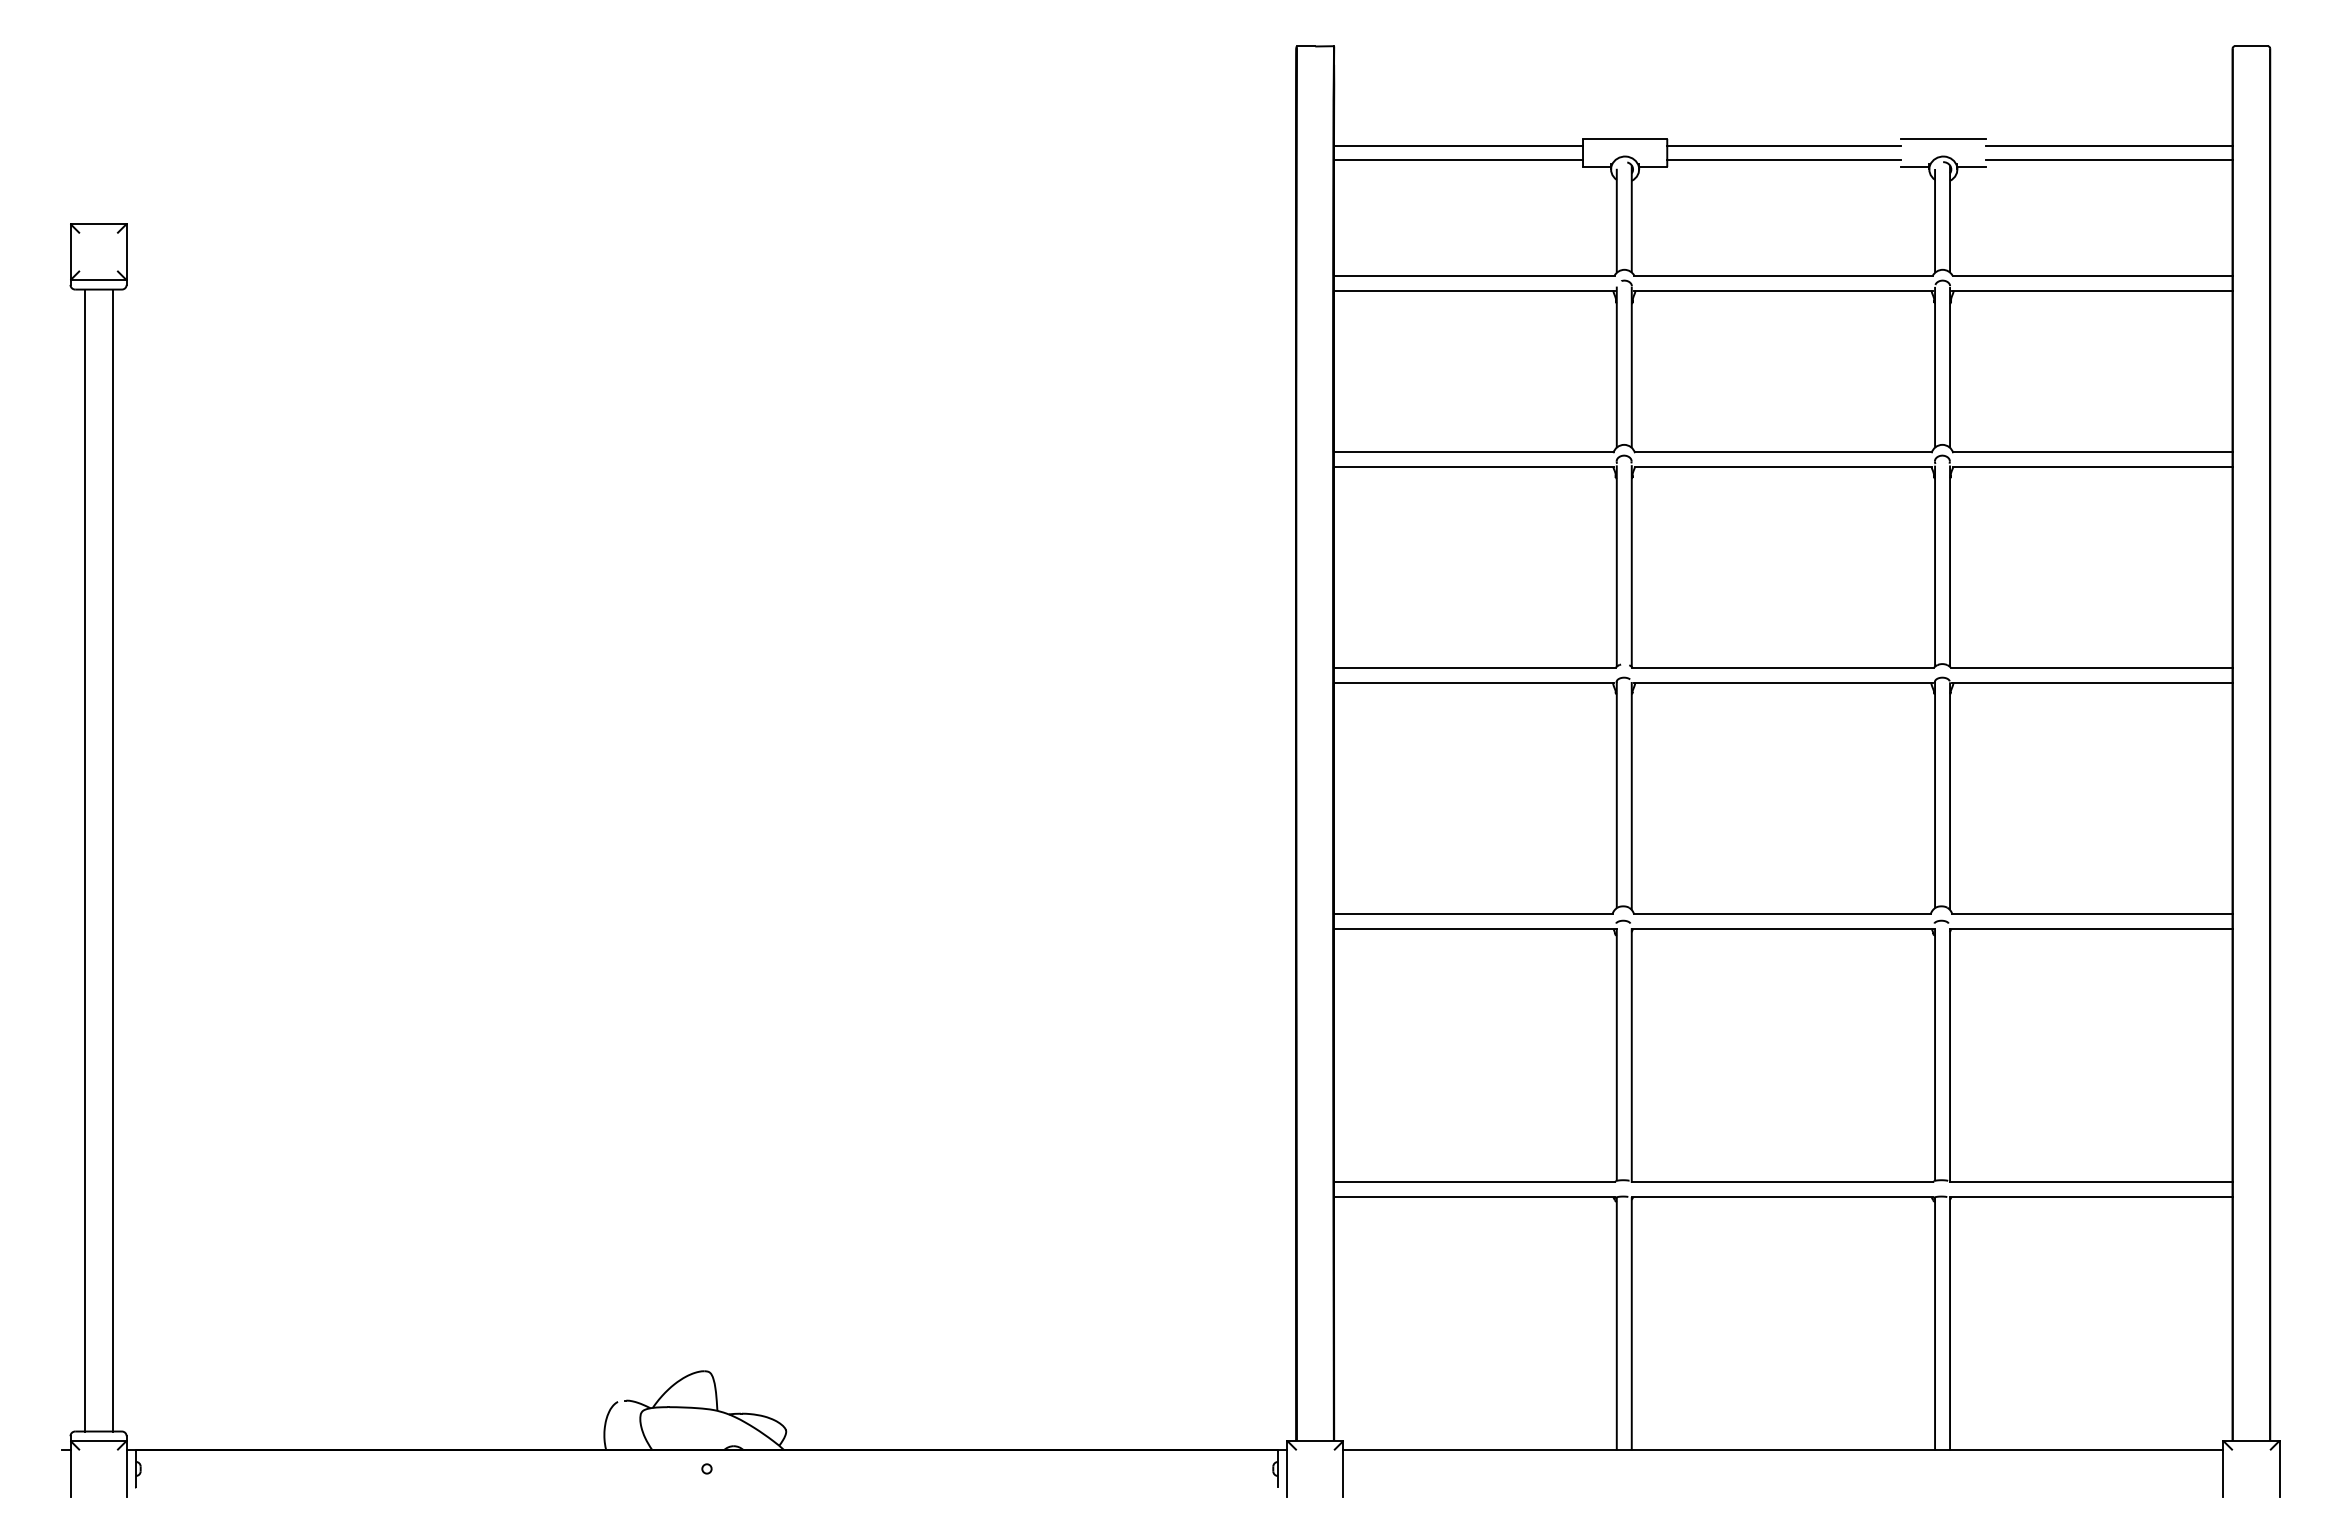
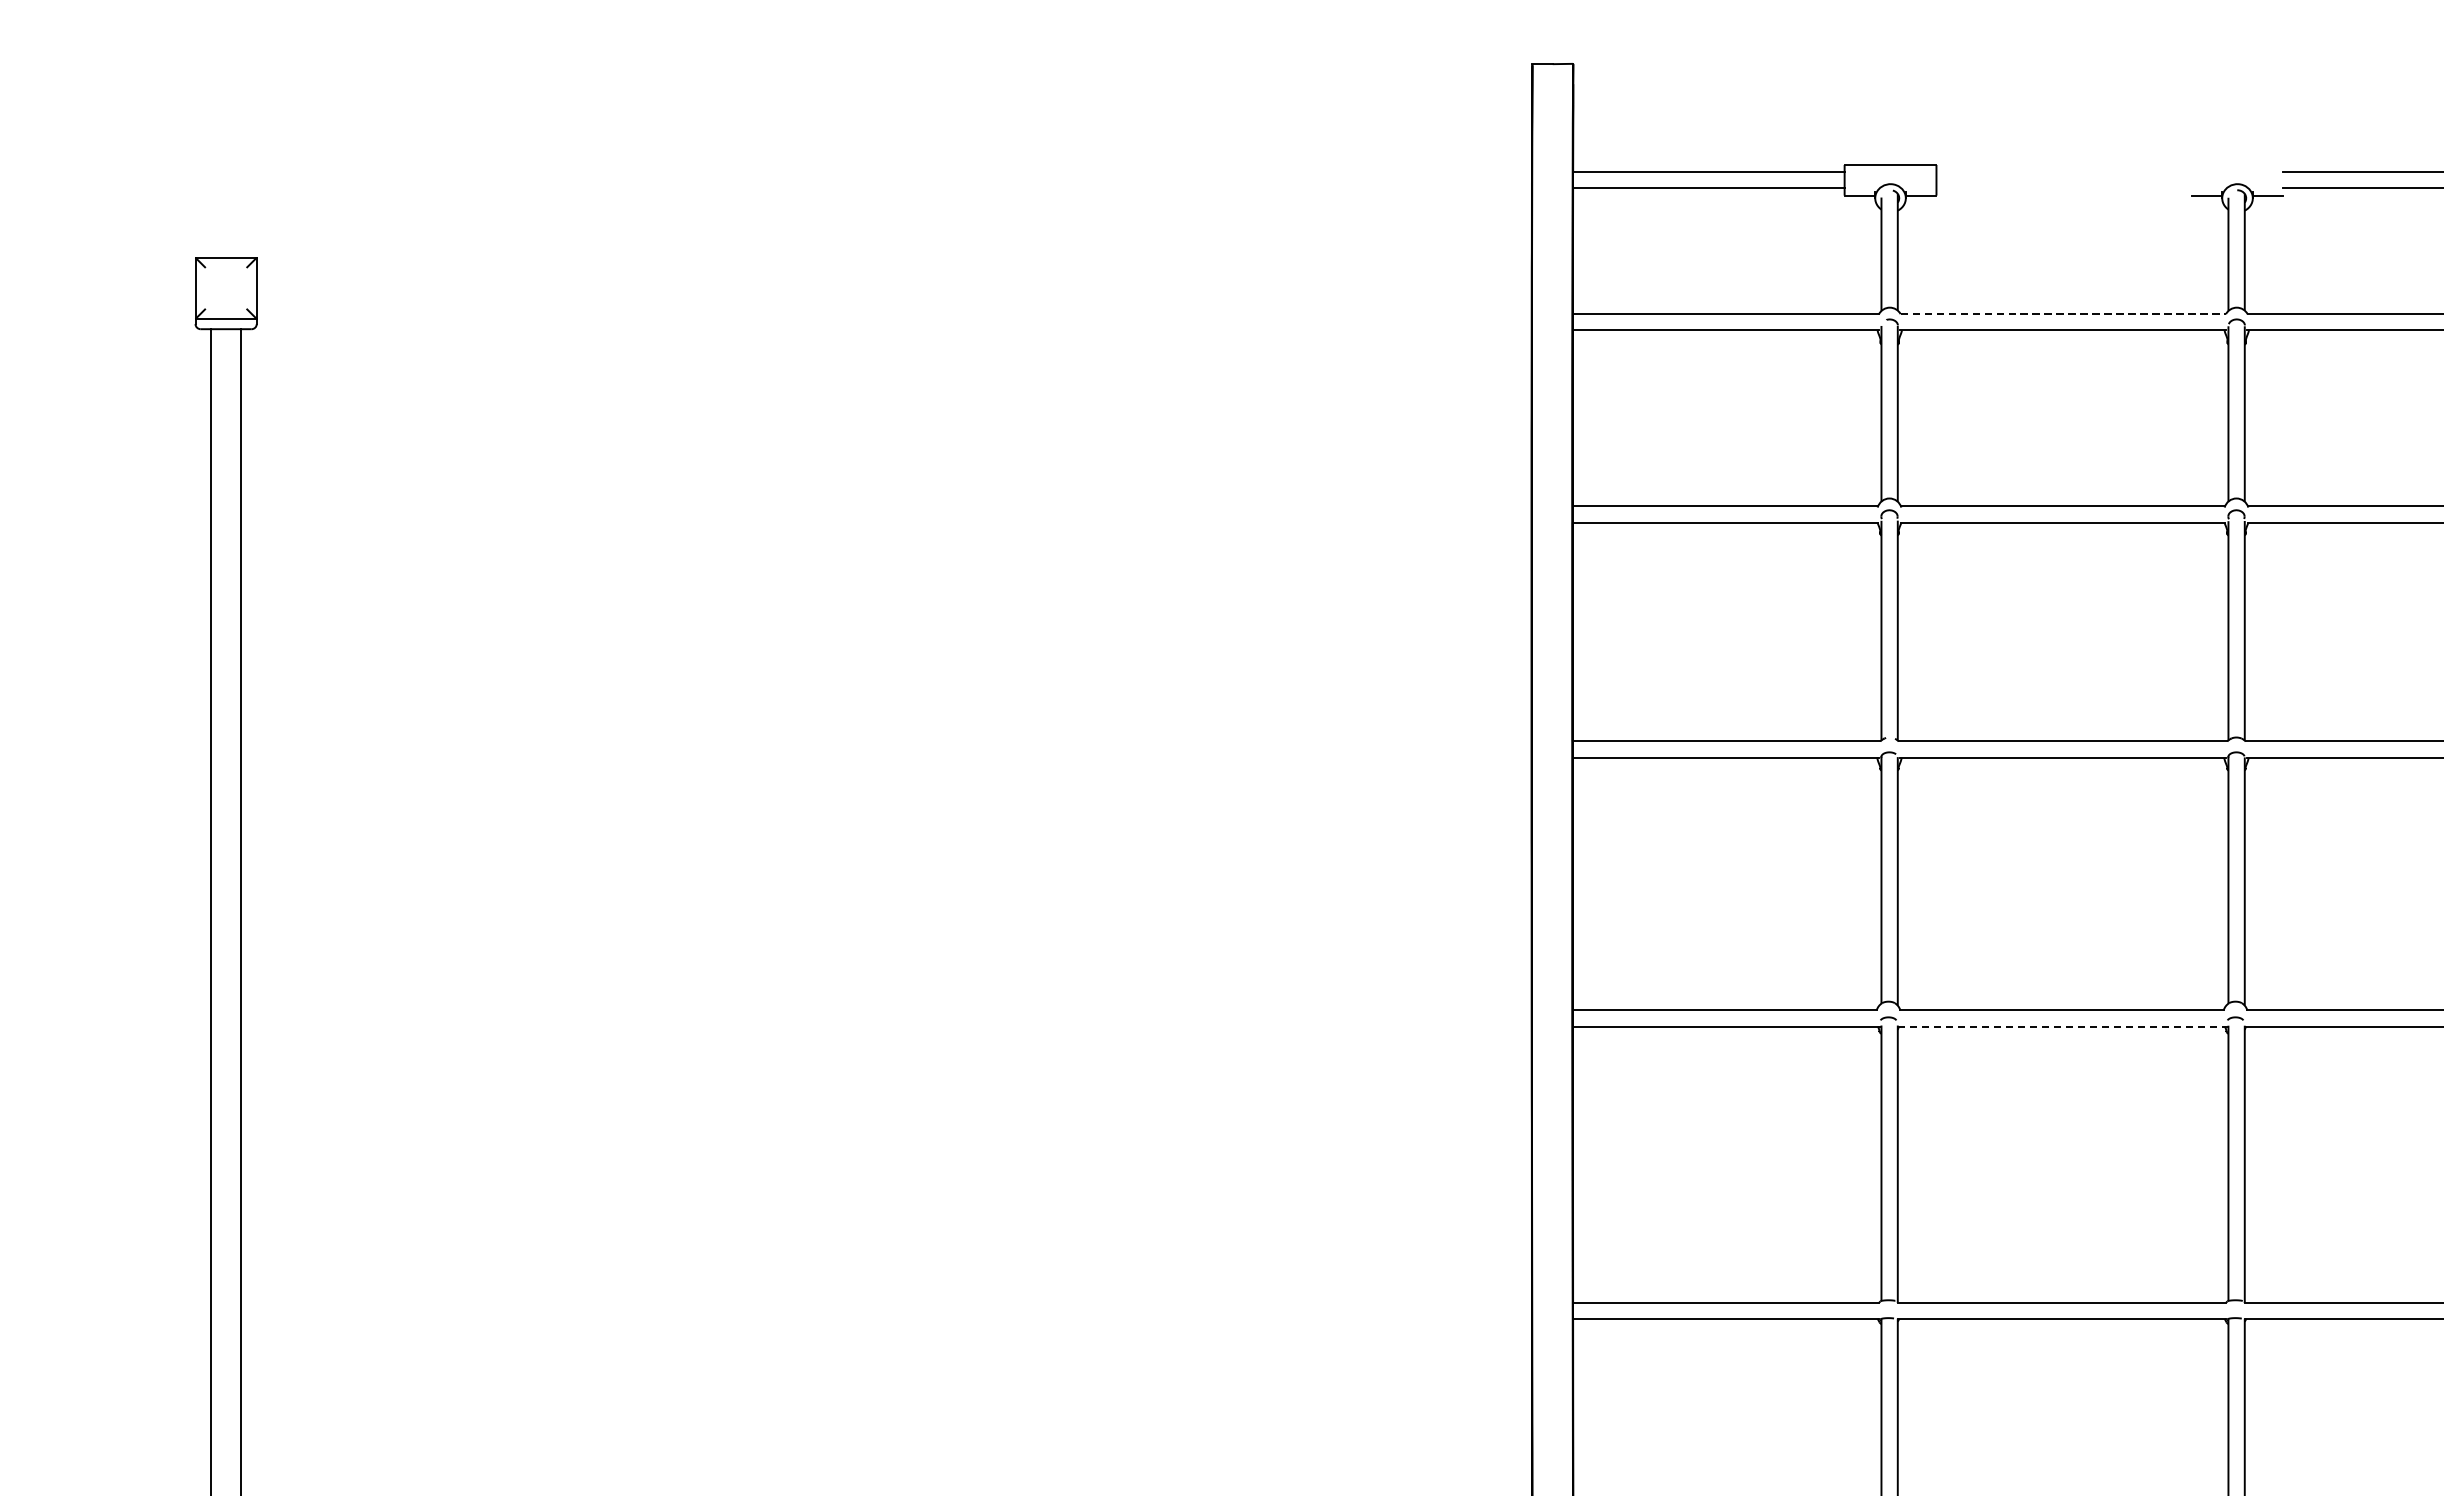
line: (1943, 138) -> (2237, 164), removed
line: (1784, 145) -> (2064, 172), removed
line: (1784, 160) -> (2064, 188), removed
line: (1784, 275) -> (2064, 313), solid -> dashed
line: (1783, 929) -> (2063, 1026), solid -> dashed

